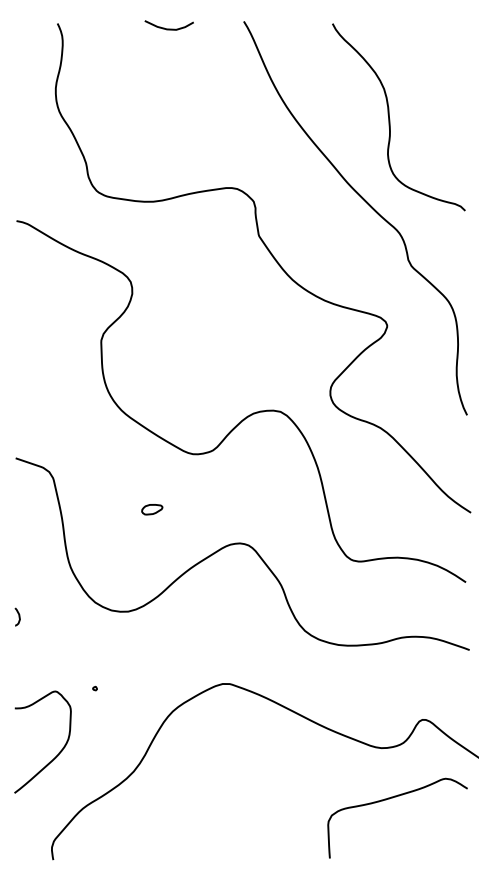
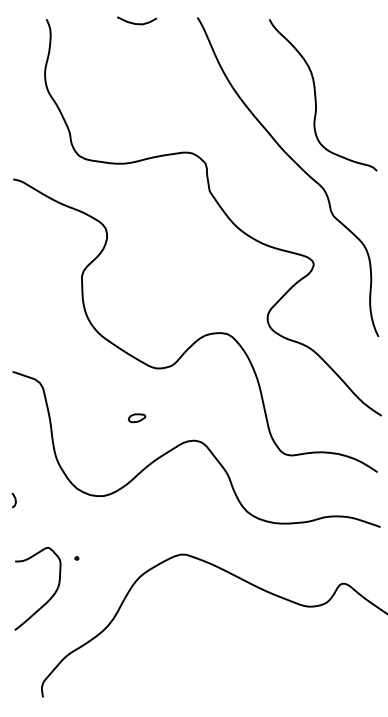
part: (152, 509) -> (137, 418), moved
curve: (59, 751) -> (51, 596), moved
curve: (392, 798) -> (318, 647), removed

